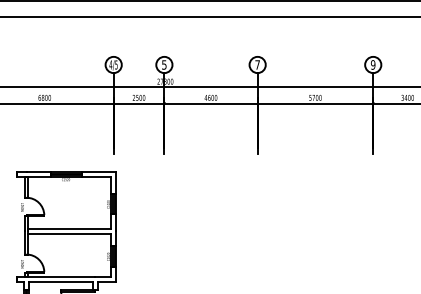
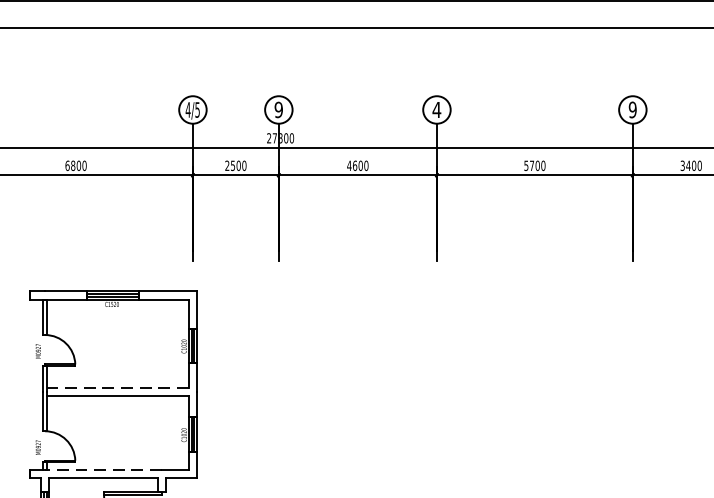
text: (164, 64) -> (279, 109), 5 -> 9
text: (257, 64) -> (436, 109), 7 -> 4
line: (69, 228) -> (118, 387), solid -> dashed
line: (60, 277) -> (102, 470), solid -> dashed

